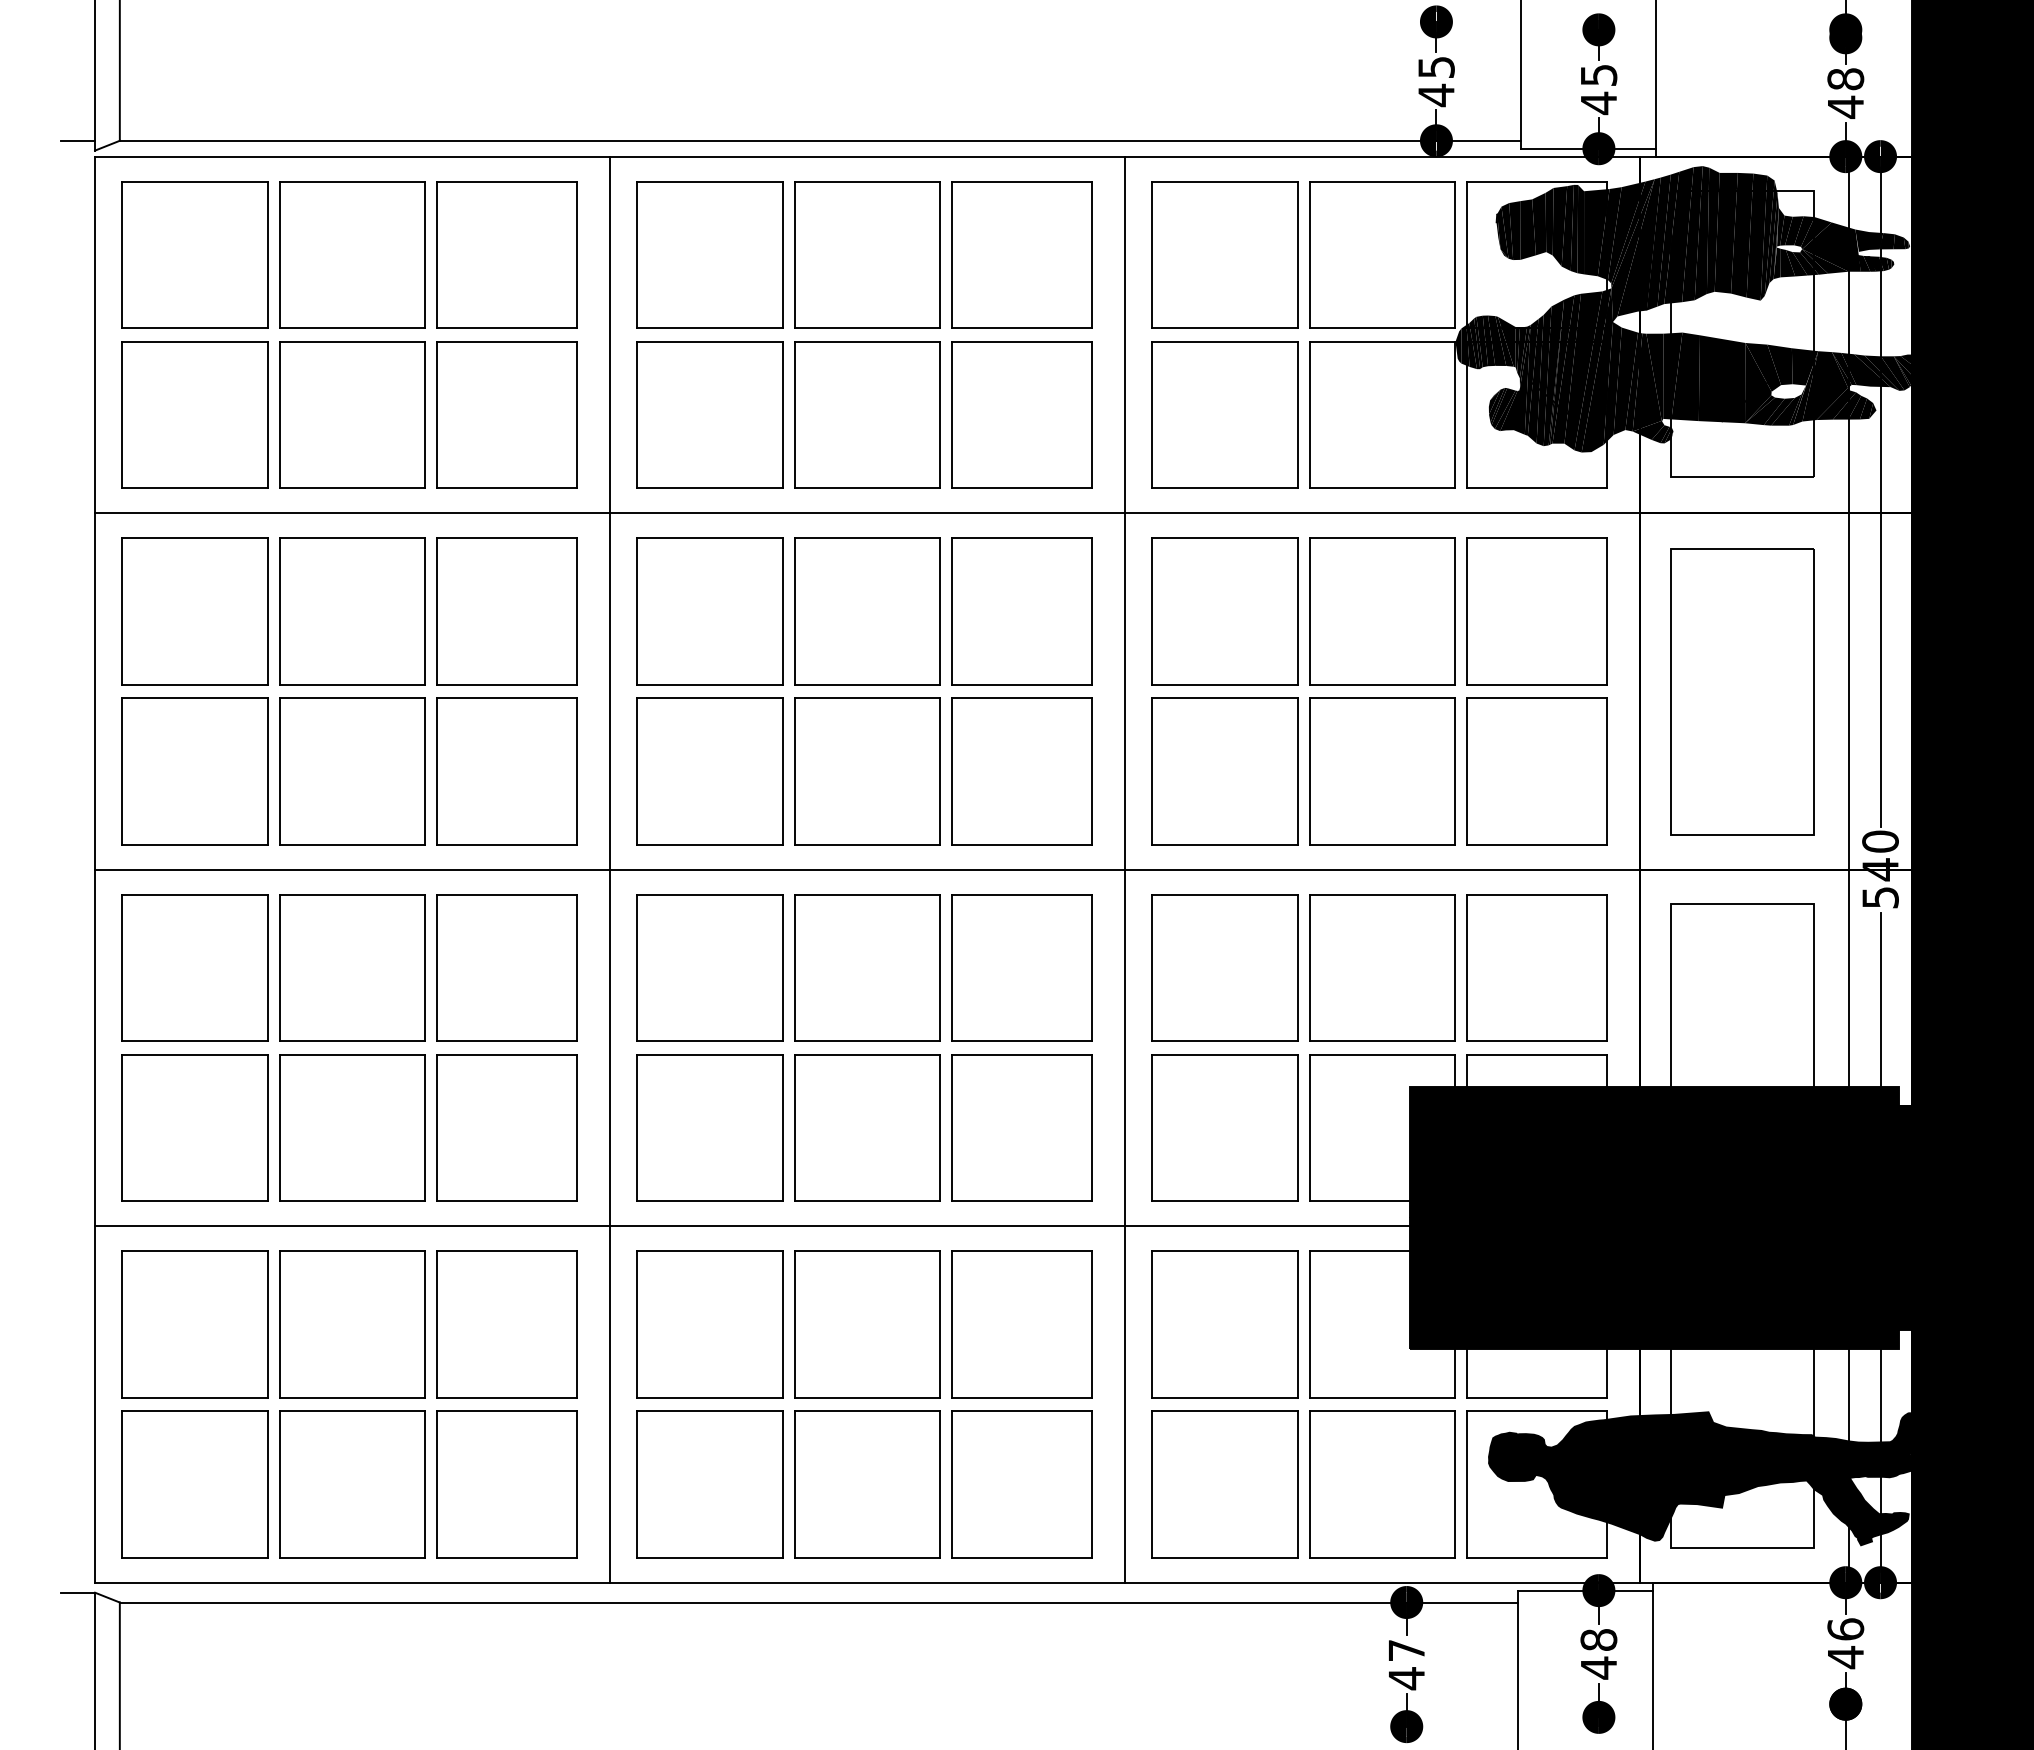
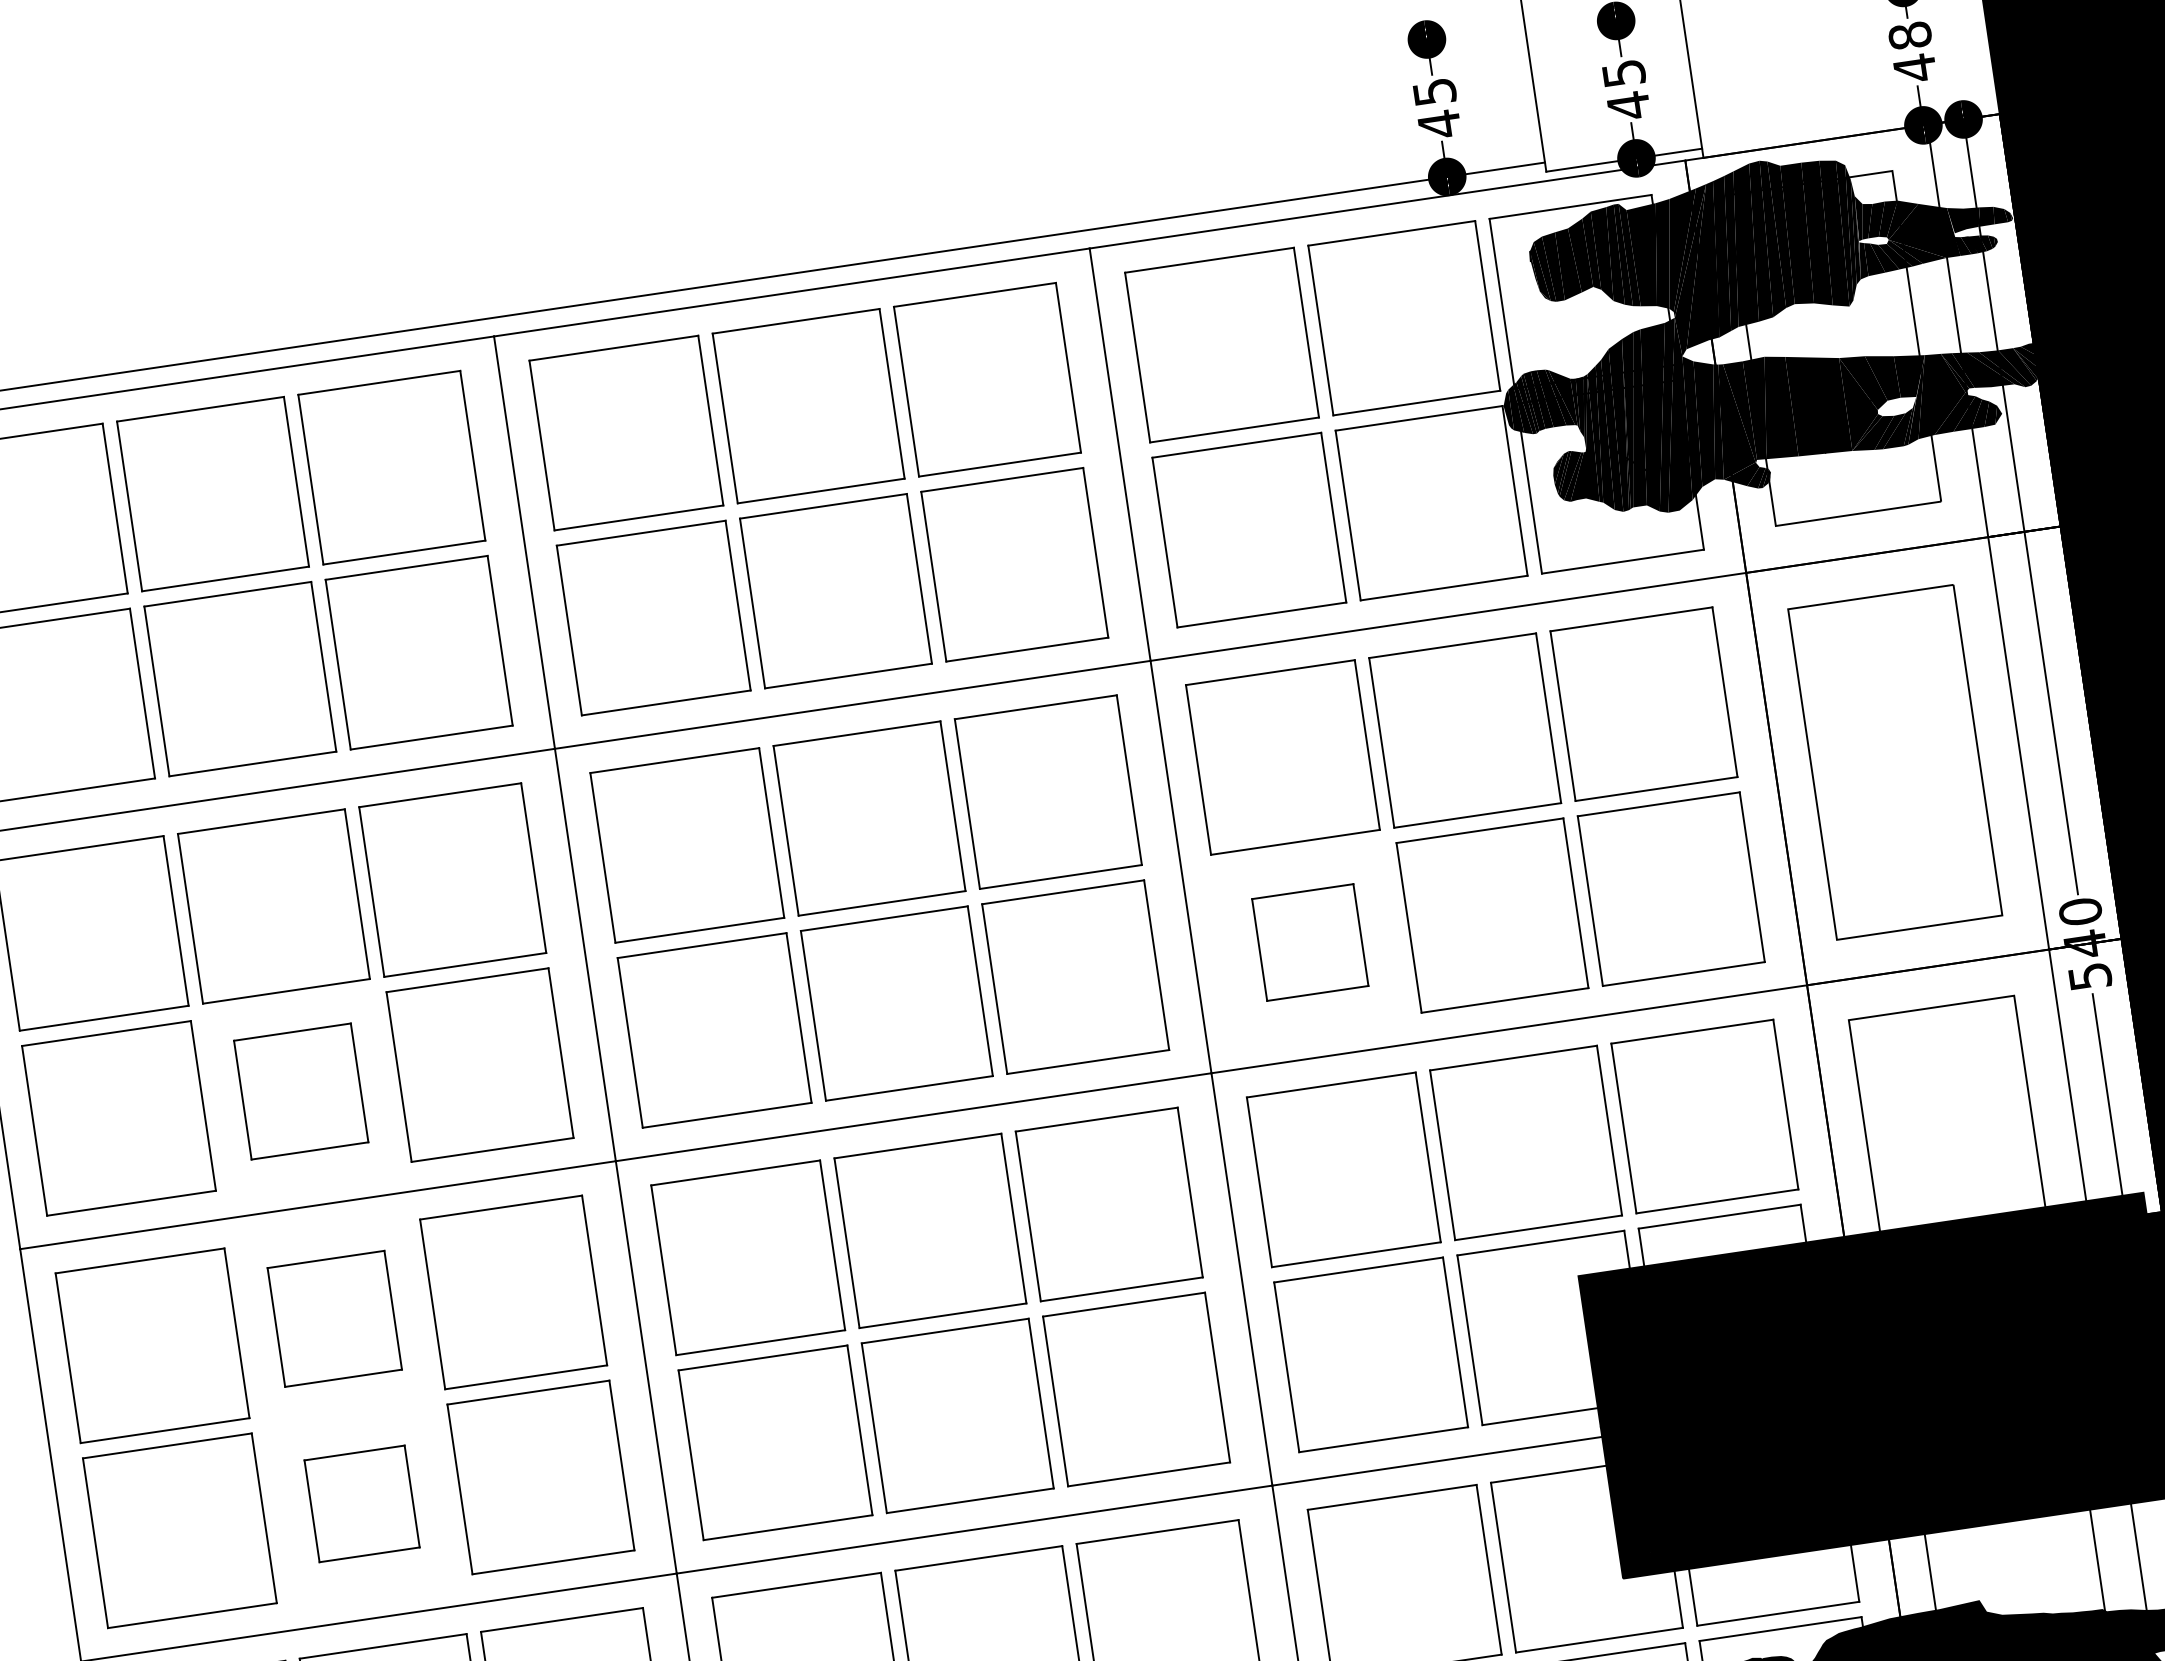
part: (352, 771) -> (301, 1091), size x0.7
part: (1224, 771) -> (1309, 942), size x0.6
part: (352, 967) -> (334, 1318), size x0.7
part: (352, 1127) -> (361, 1503), size x0.6

